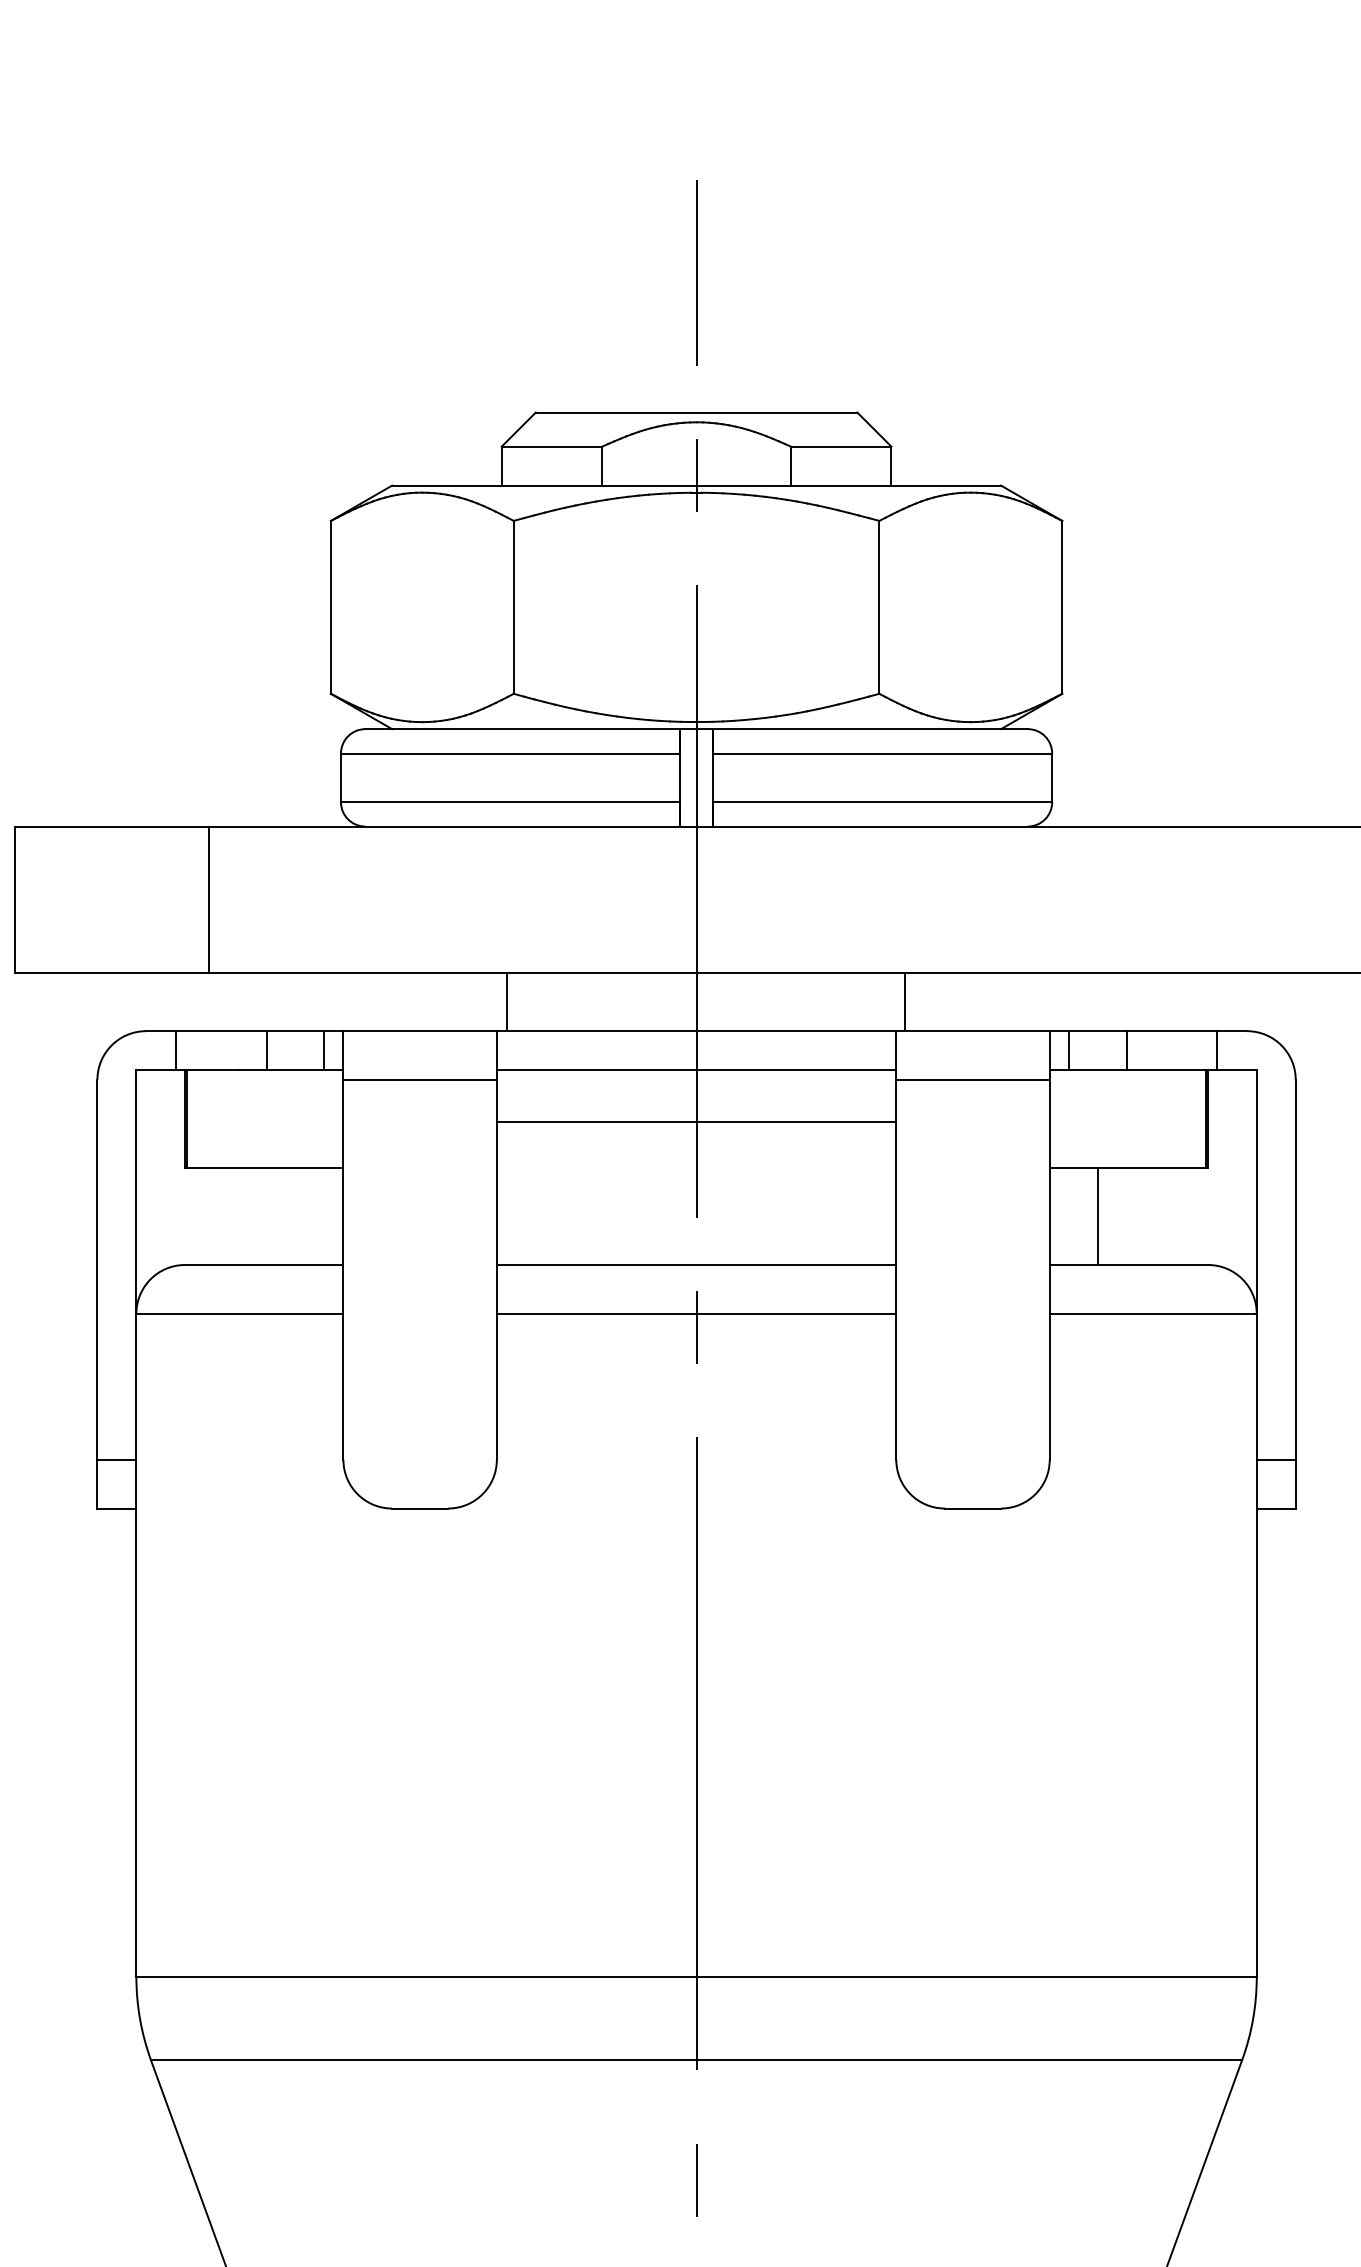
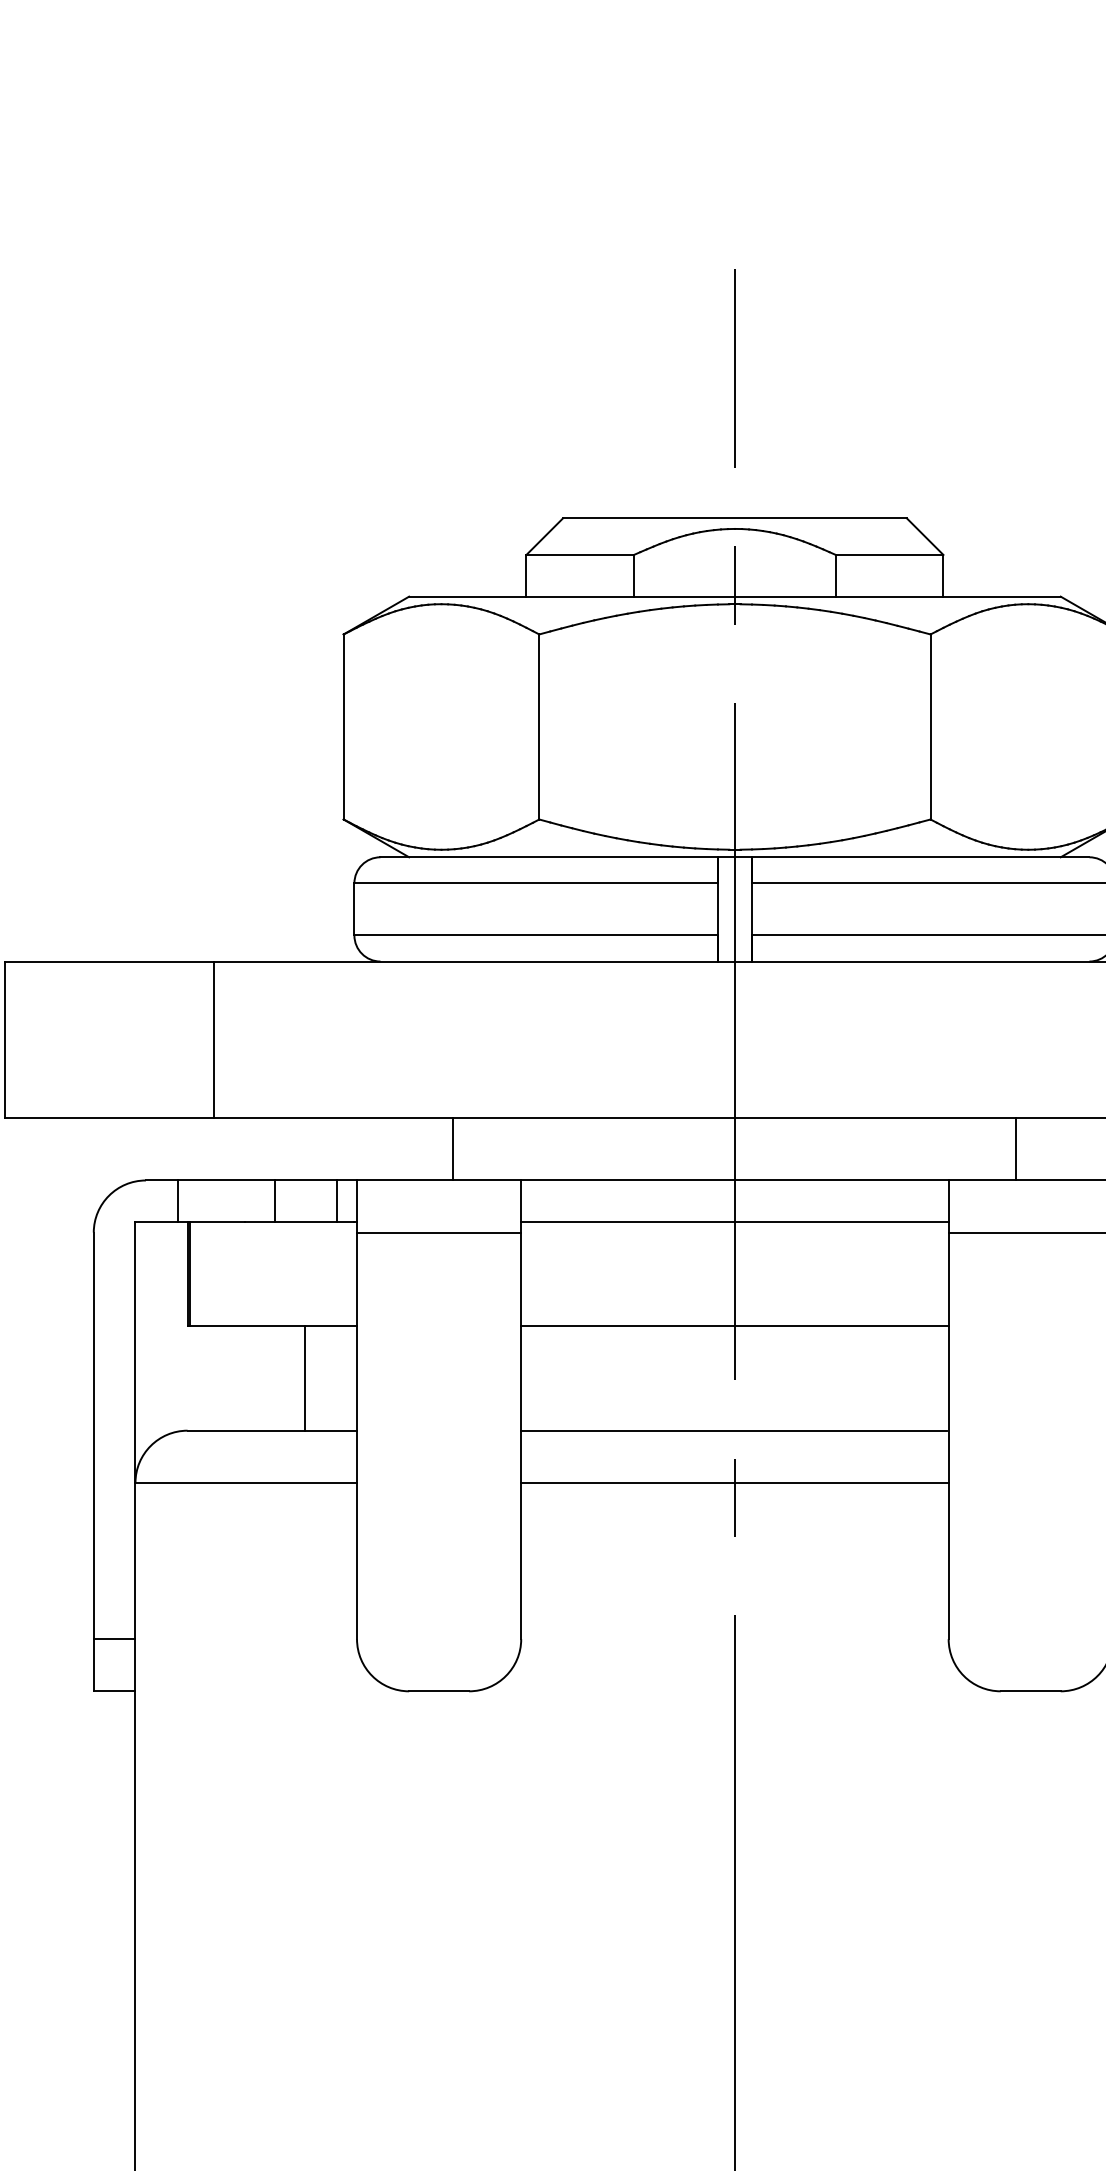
line: (506, 1001) -> (453, 1148), moved
line: (904, 1001) -> (1016, 1148), moved
line: (696, 1121) -> (734, 1326), moved
line: (294, 1215) -> (304, 1377), added

